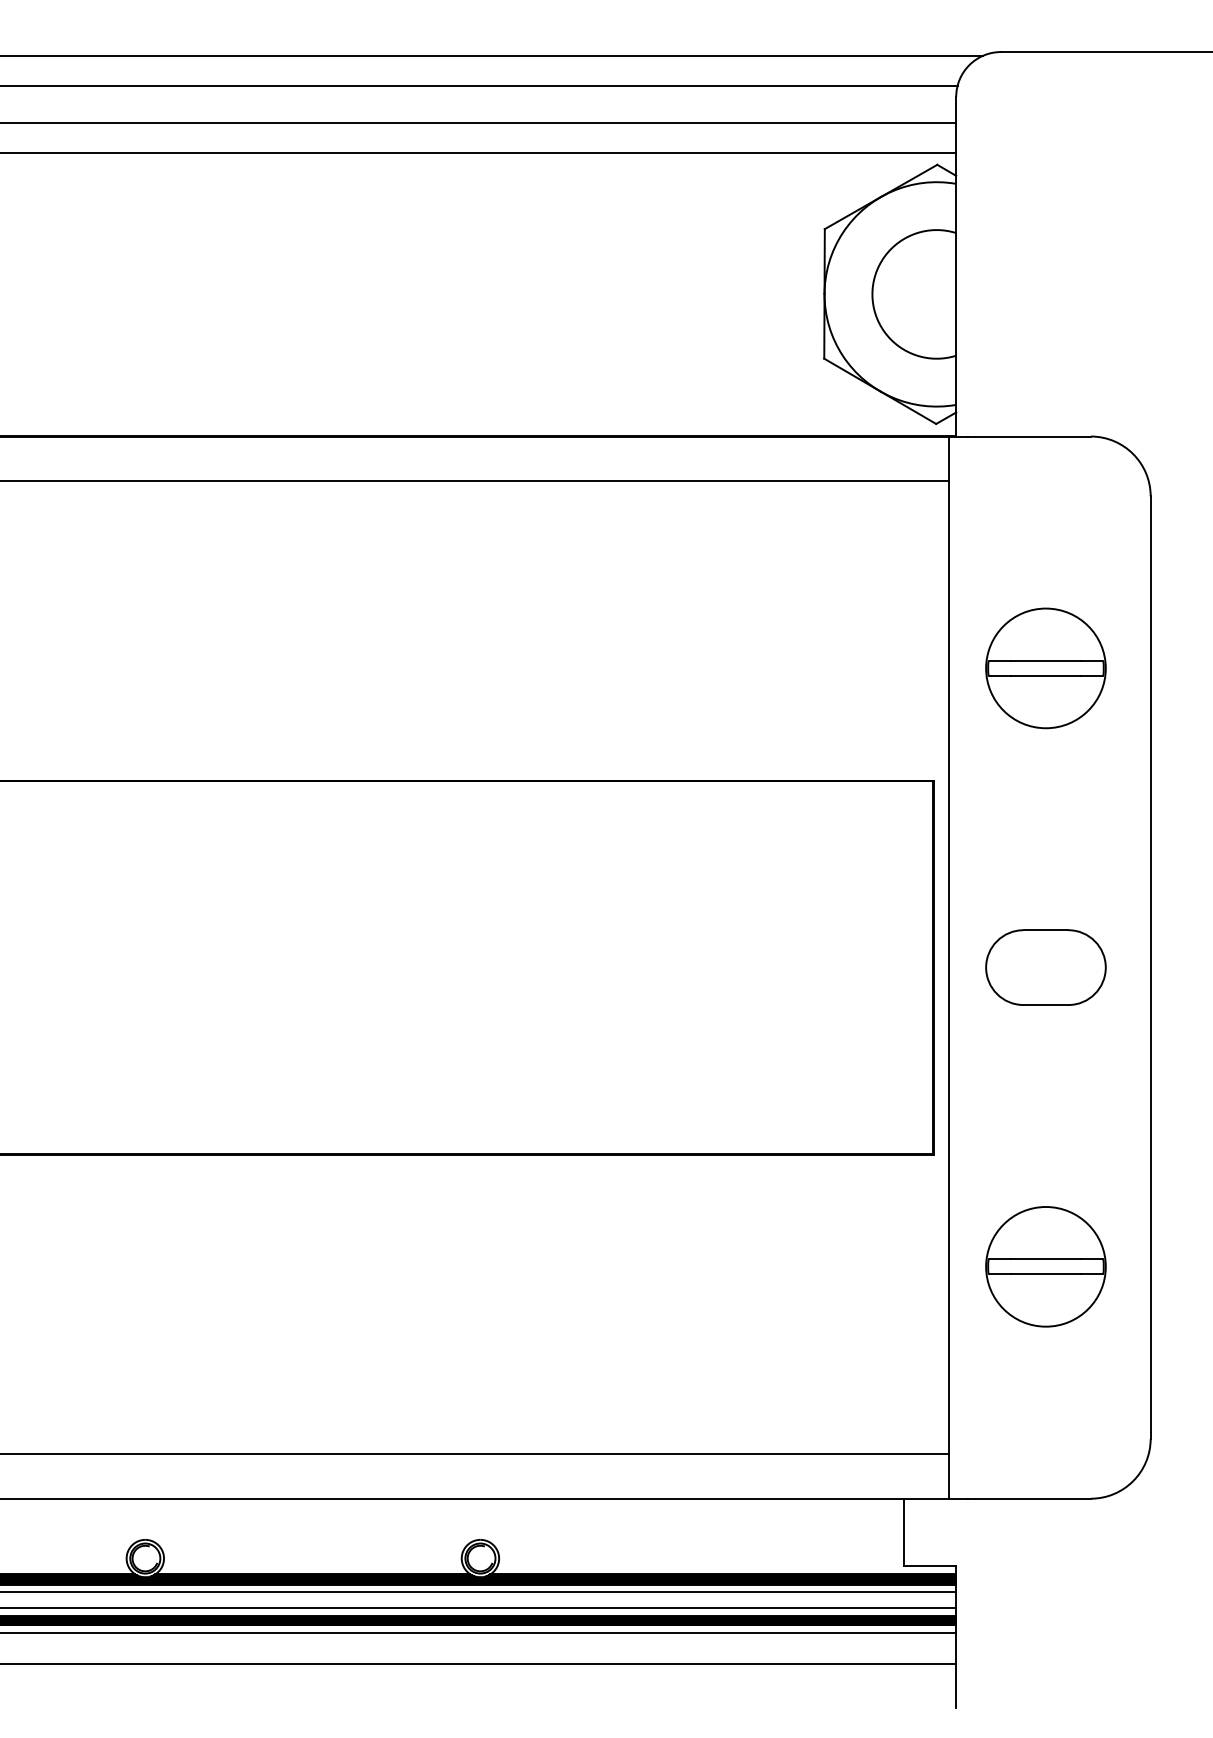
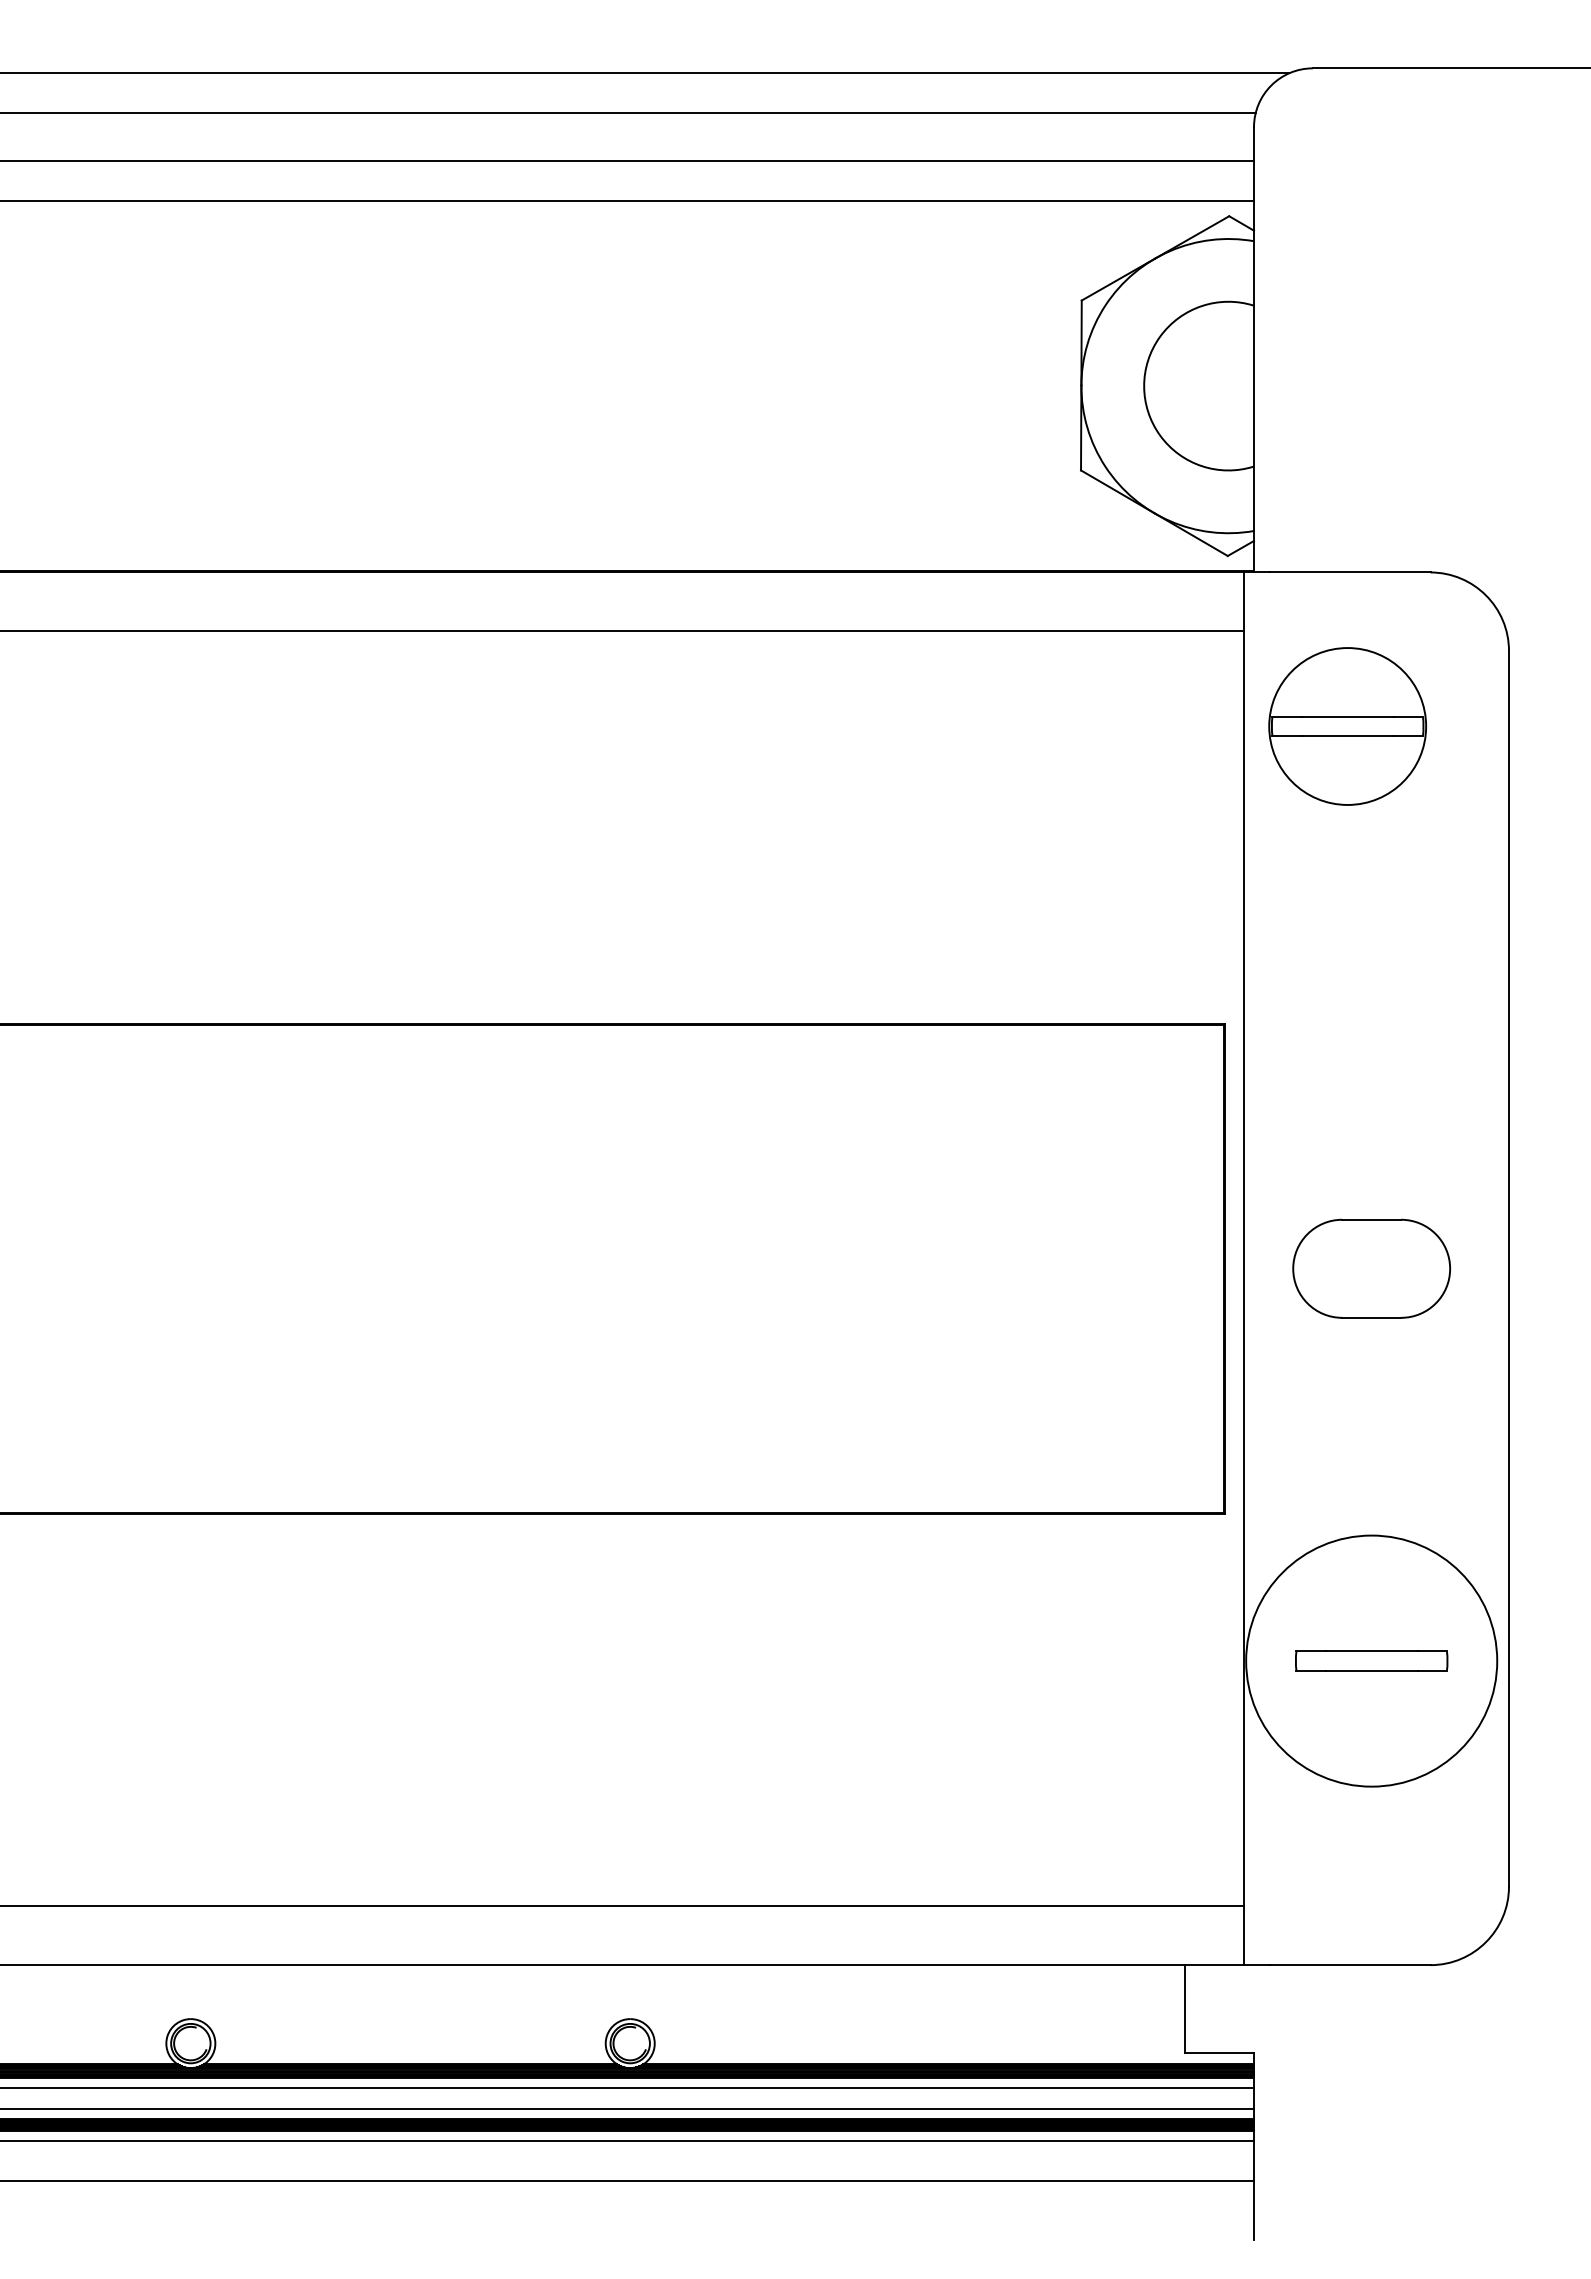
part: (1045, 668) -> (1347, 726), moved
circle: (1045, 1266) -> (1371, 1660), size x1.6

